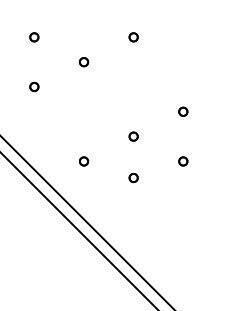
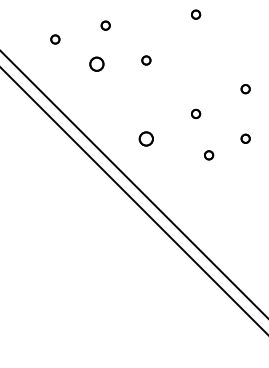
part: (34, 37) -> (105, 25), moved
part: (84, 62) -> (146, 60), moved
part: (34, 87) -> (96, 64), size x1.6
part: (84, 161) -> (146, 138), size x1.6
part: (134, 178) -> (209, 155), moved

